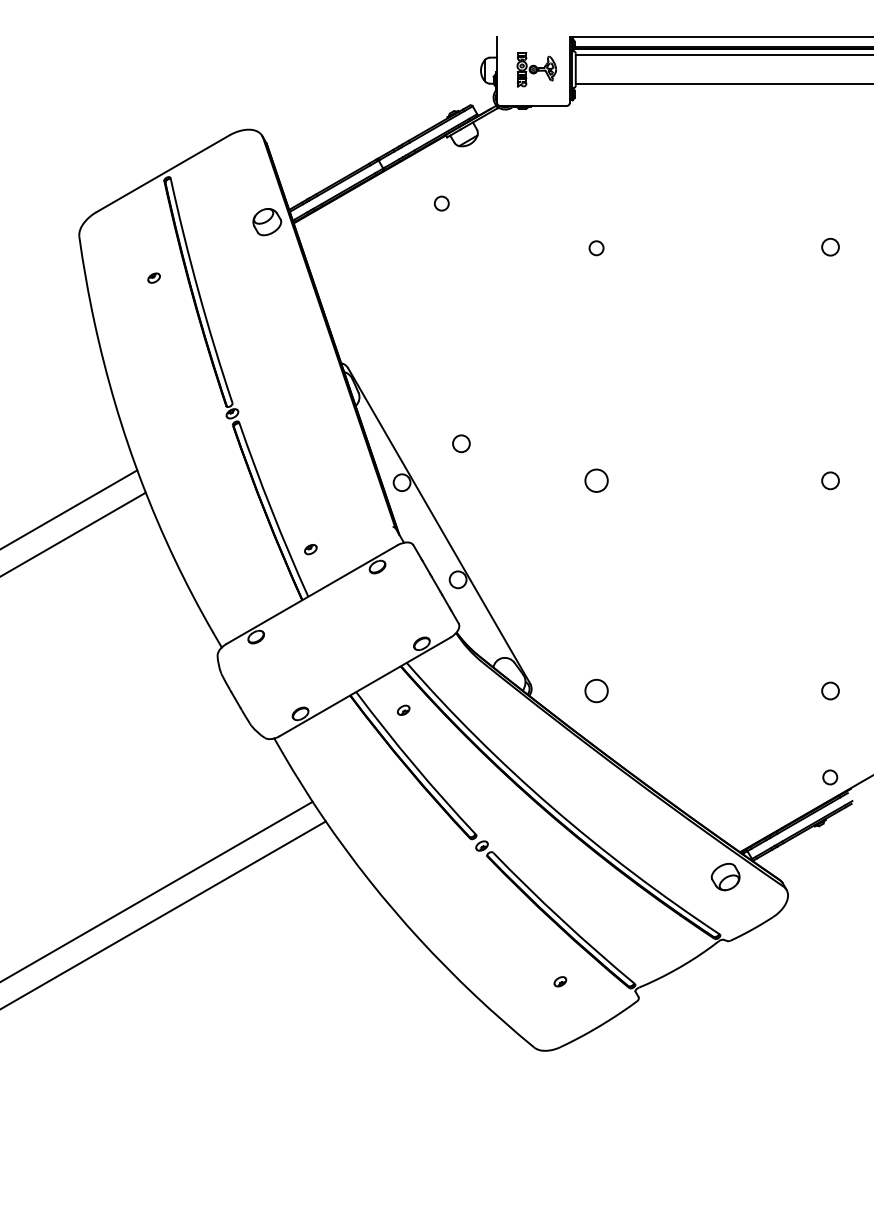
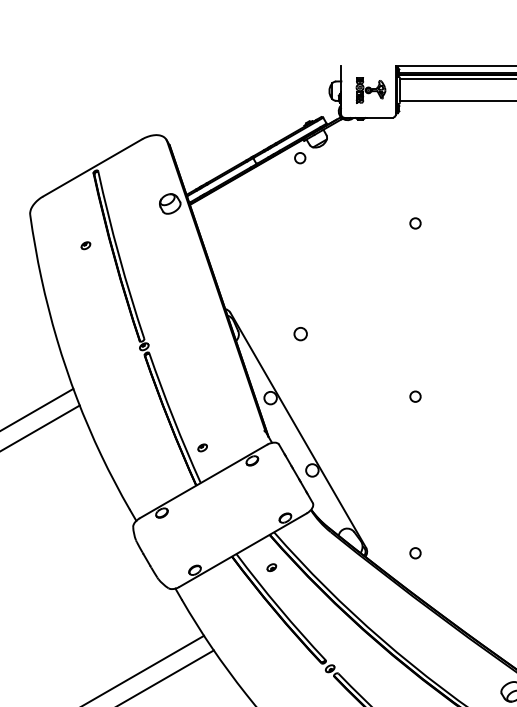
circle: (441, 203) -> (299, 158), moved
circle: (461, 443) -> (300, 333), moved
circle: (596, 480) -> (415, 396), size x0.62
circle: (596, 690) -> (415, 552), size x0.62

